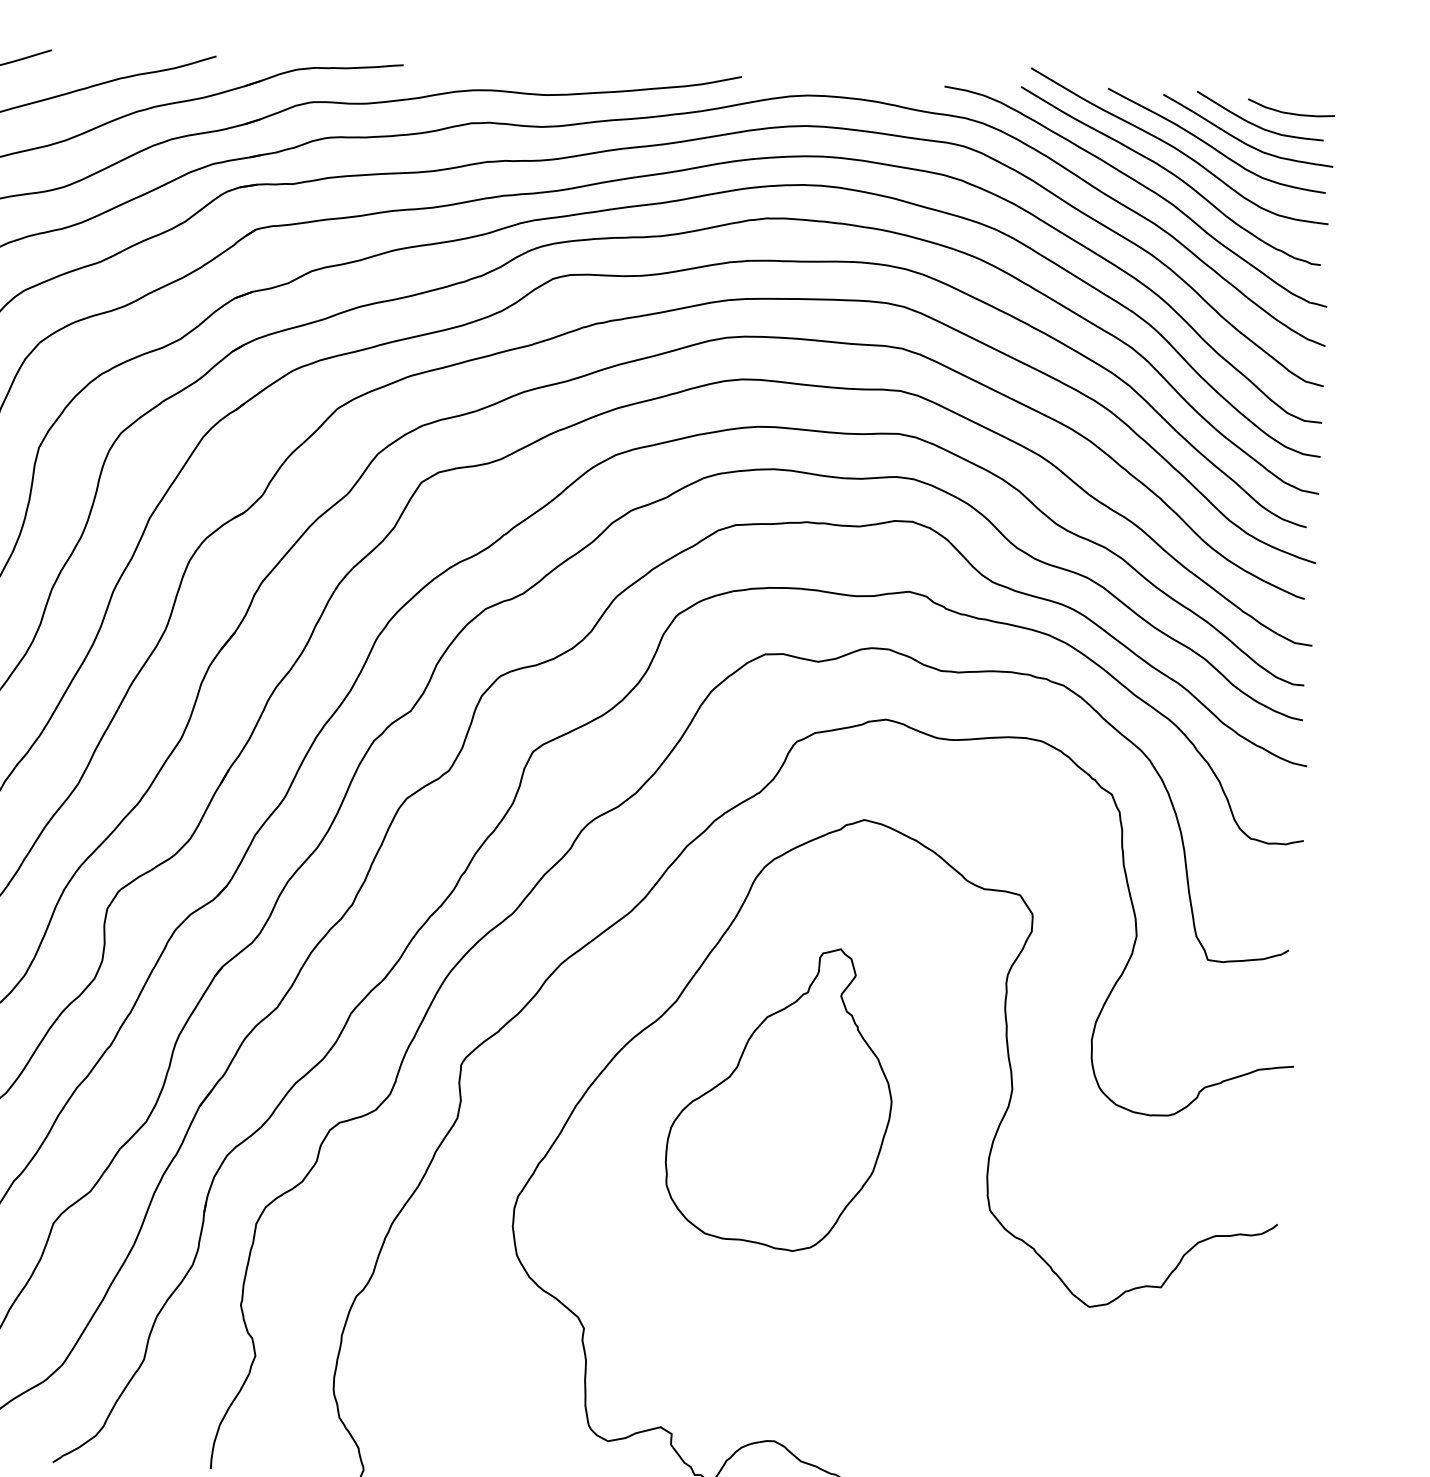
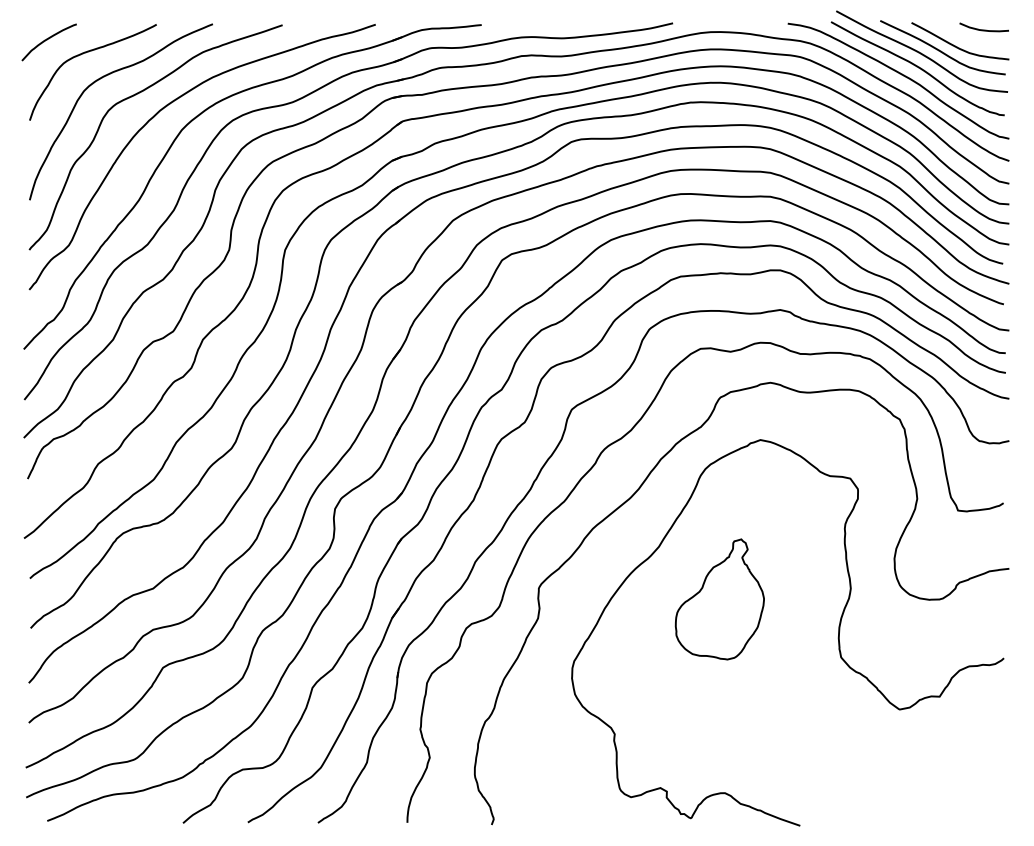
curve: (1254, 122) -> (963, 36), removed
part: (779, 1098) -> (719, 599), size x0.7

